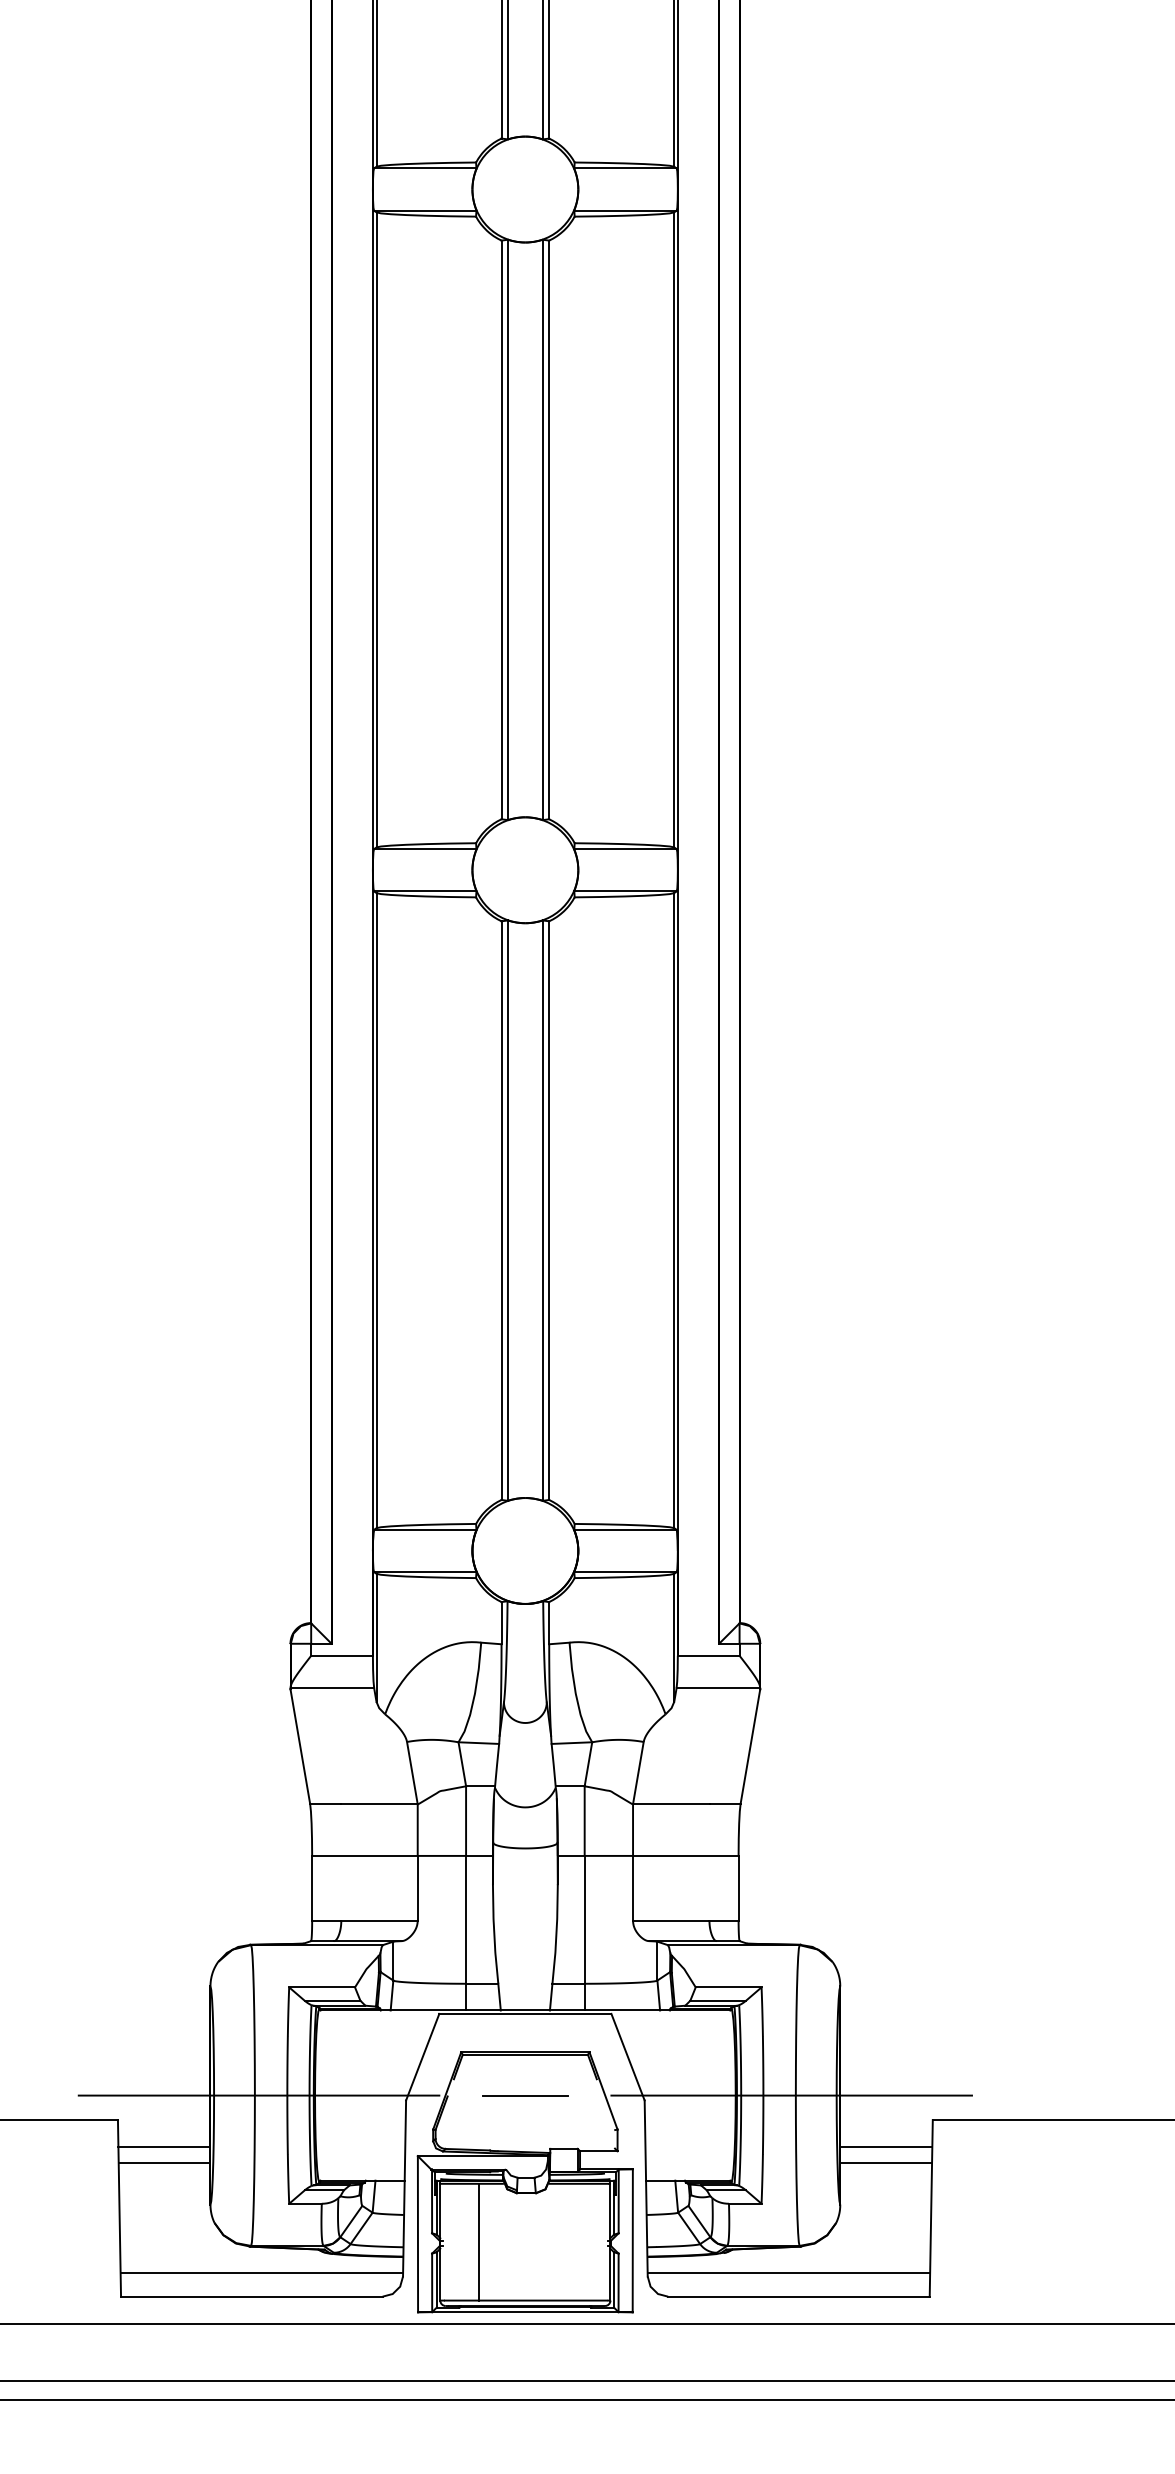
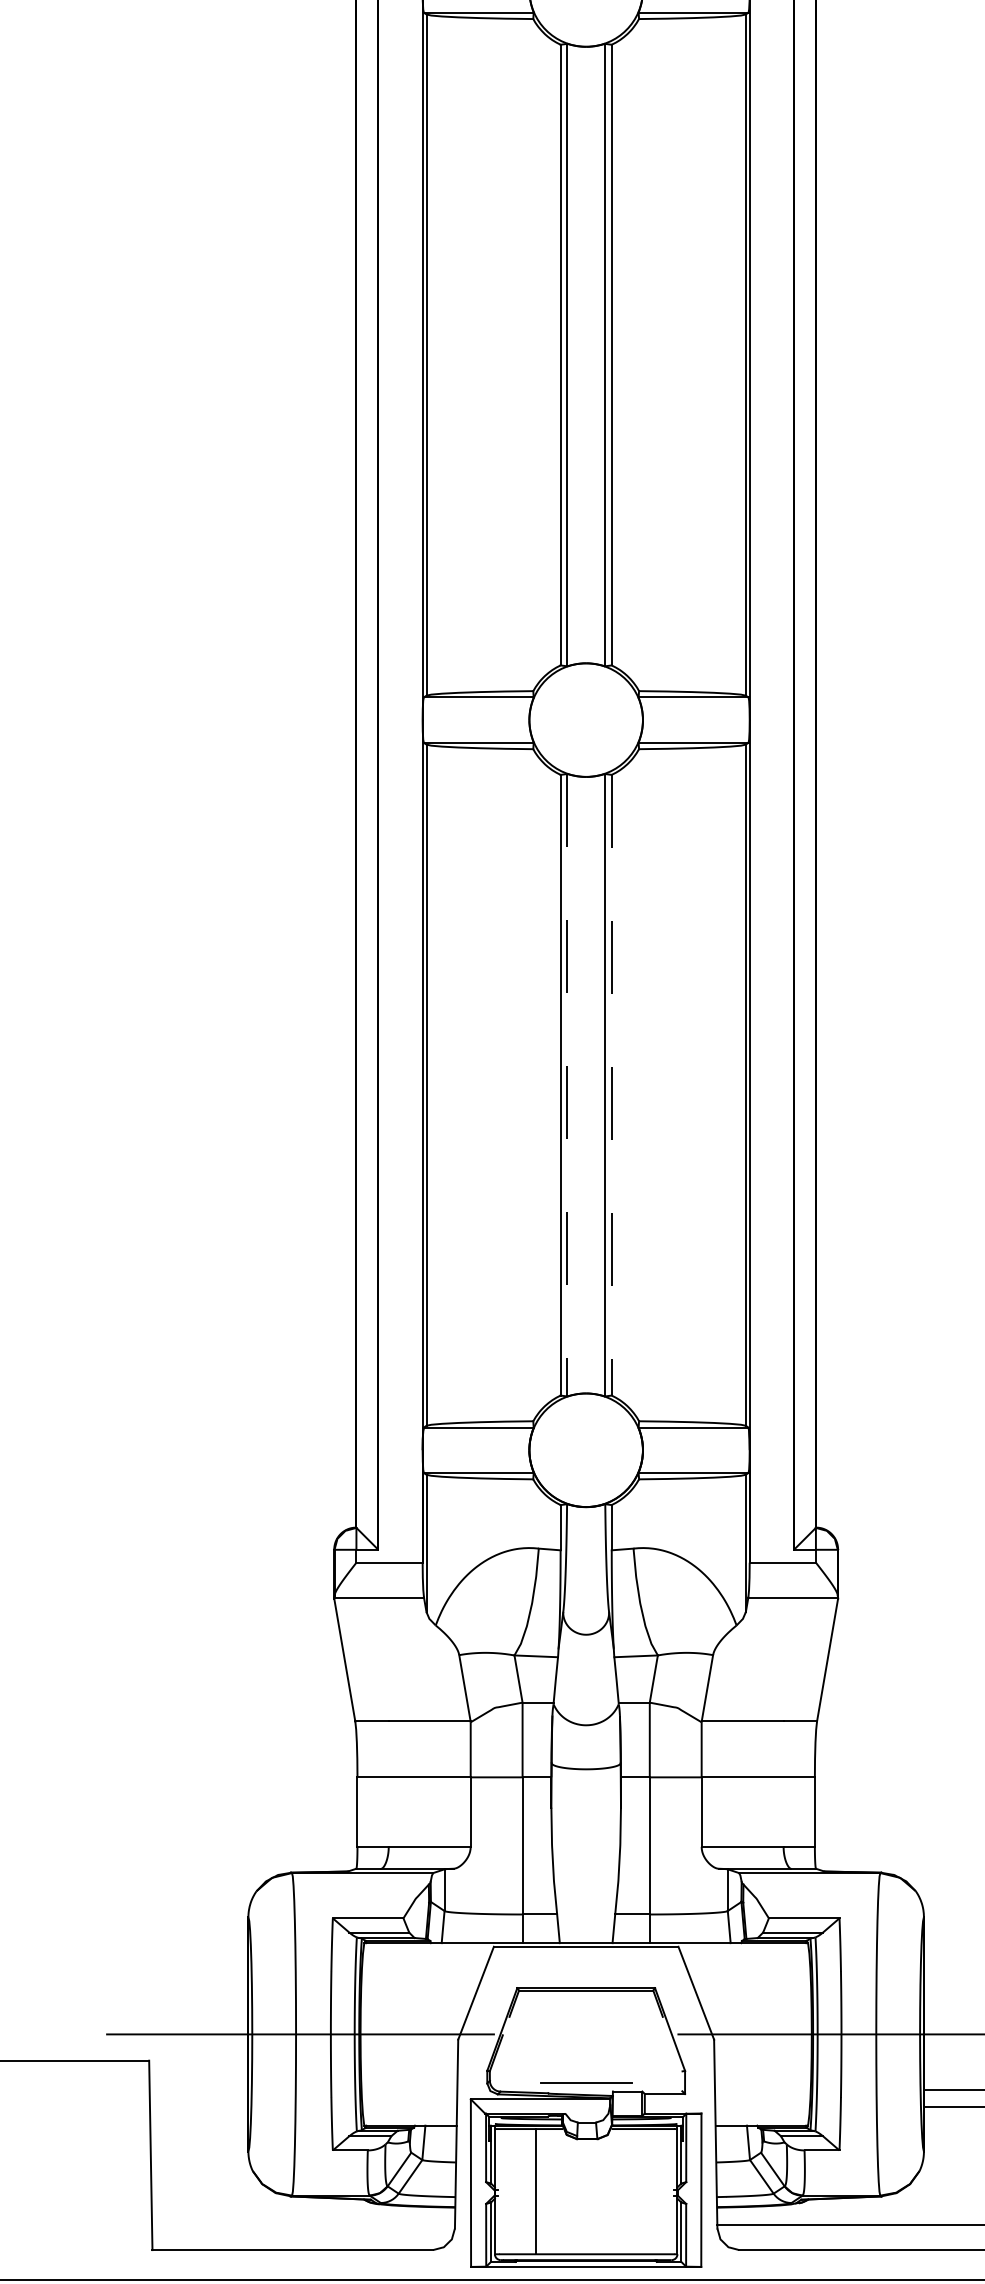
line: (507, 1211) -> (567, 1086), solid -> dashed
line: (549, 1211) -> (612, 1086), solid -> dashed
line: (525, 2095) -> (586, 2082), moved
line: (164, 2147) -> (199, 2090), removed
line: (164, 2163) -> (199, 2107), removed
line: (261, 2273) -> (303, 2225), removed

